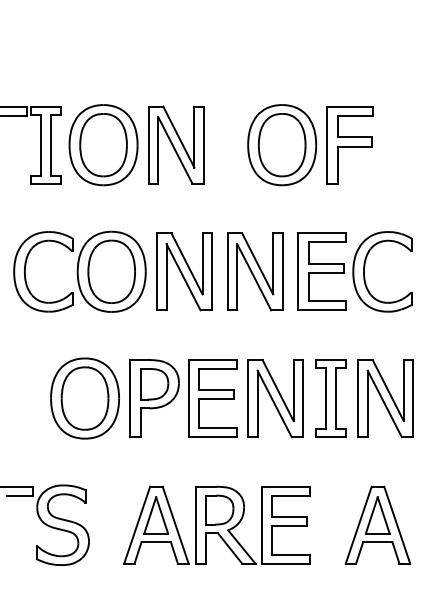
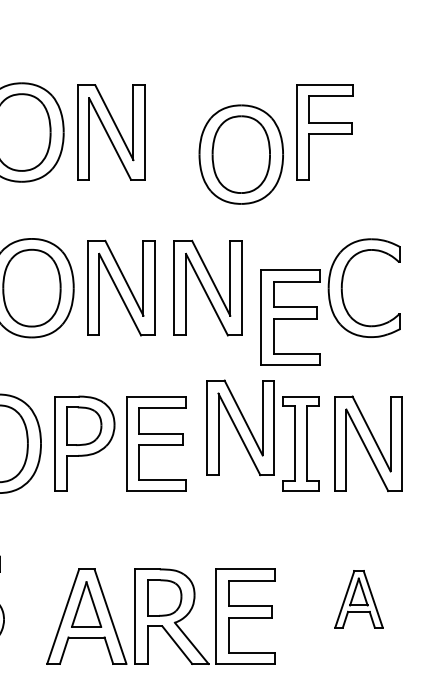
part: (282, 145) -> (241, 155), moved
part: (321, 271) -> (289, 317), moved
part: (275, 398) -> (240, 427), moved
part: (216, 524) -> (160, 615), moved
part: (377, 524) -> (358, 598), size x0.6

